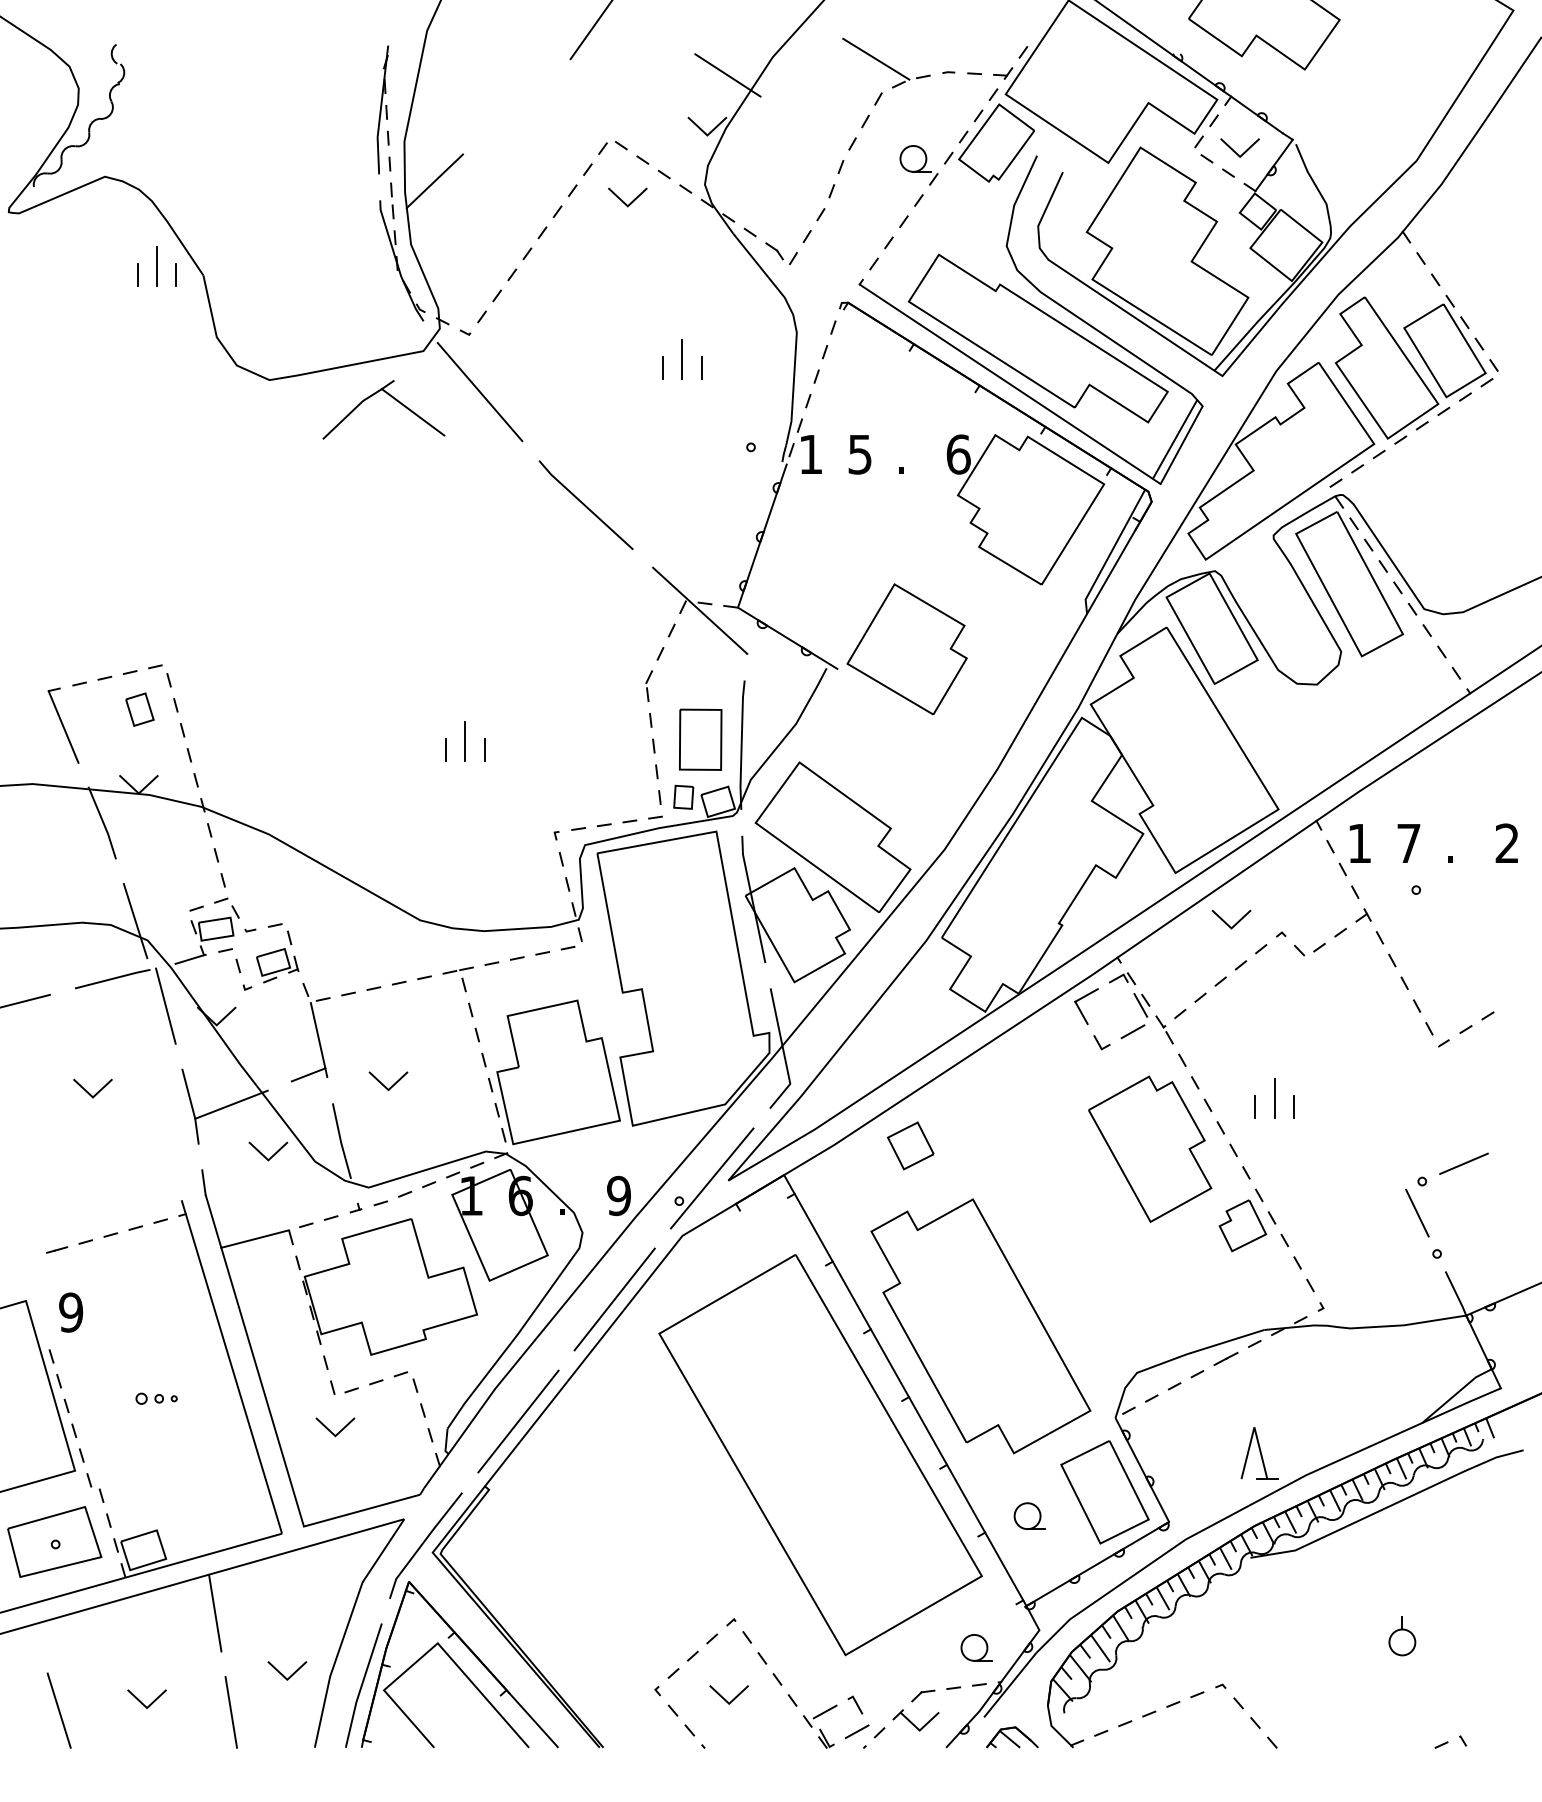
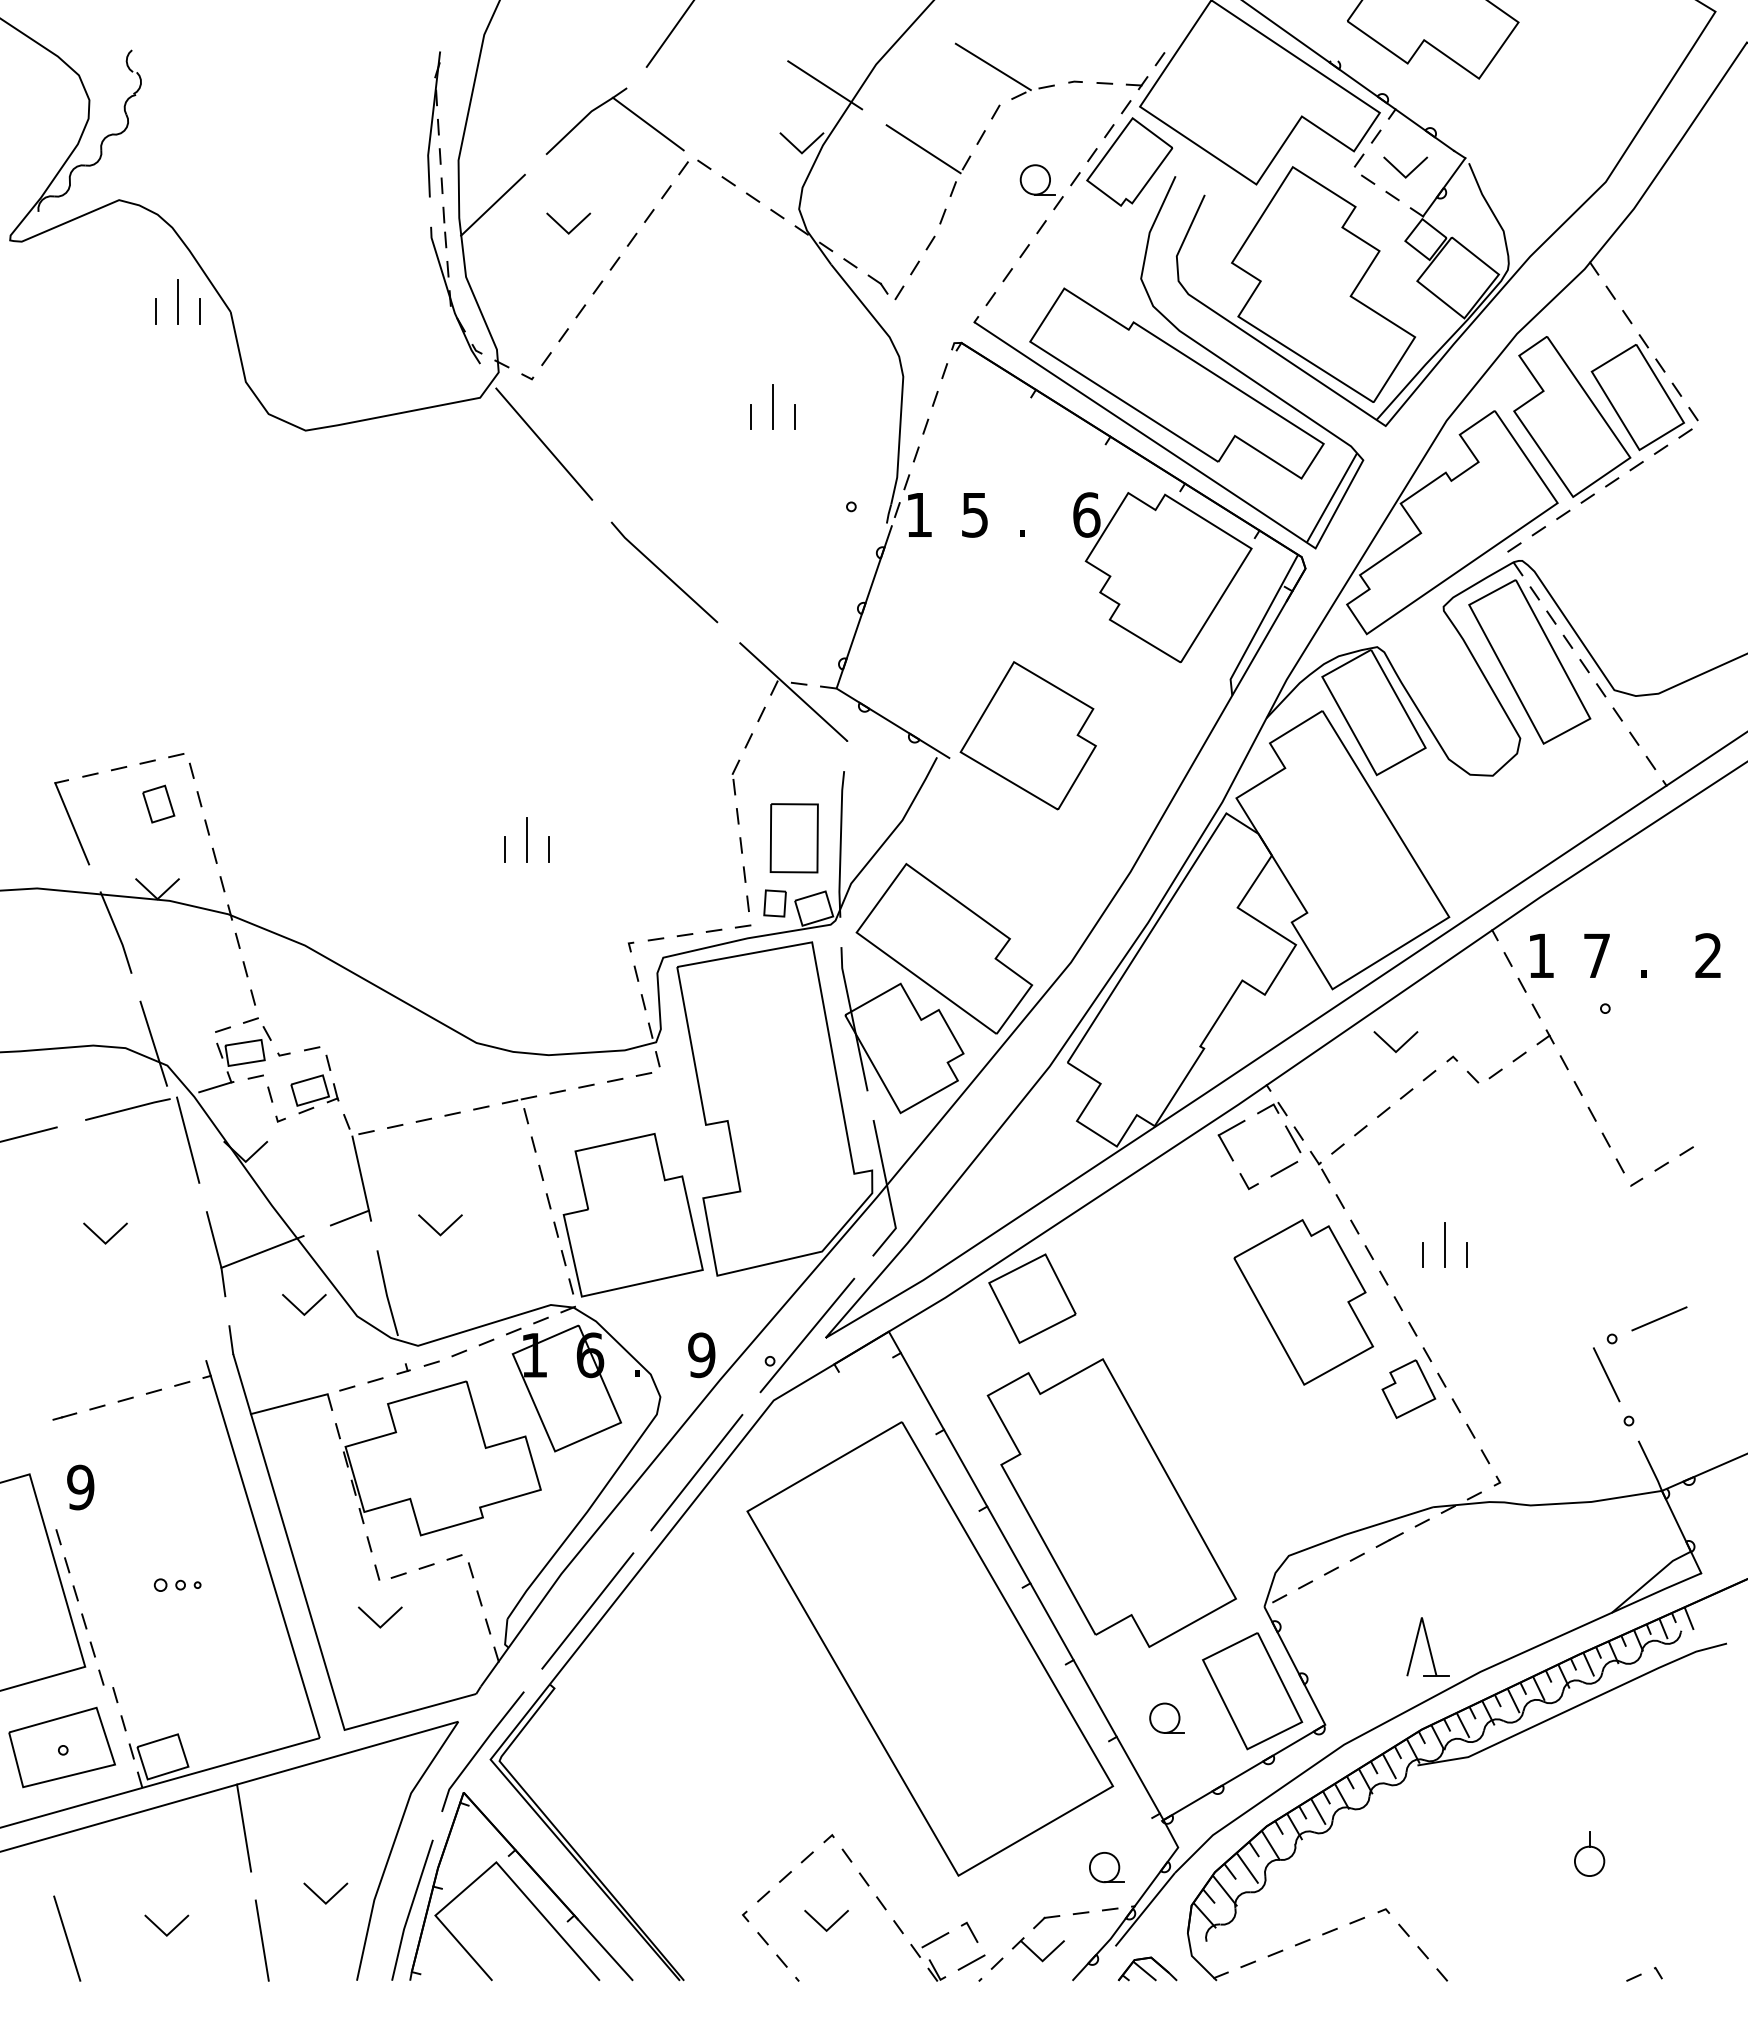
line: (814, 132) -> (923, 149), added
line: (623, 200) -> (563, 227), moved
part: (390, 396) -> (622, 106), moved
part: (910, 1145) -> (1032, 1298), size x1.67

